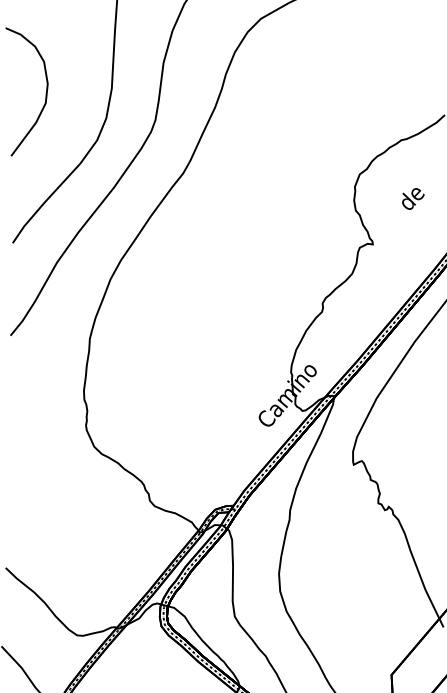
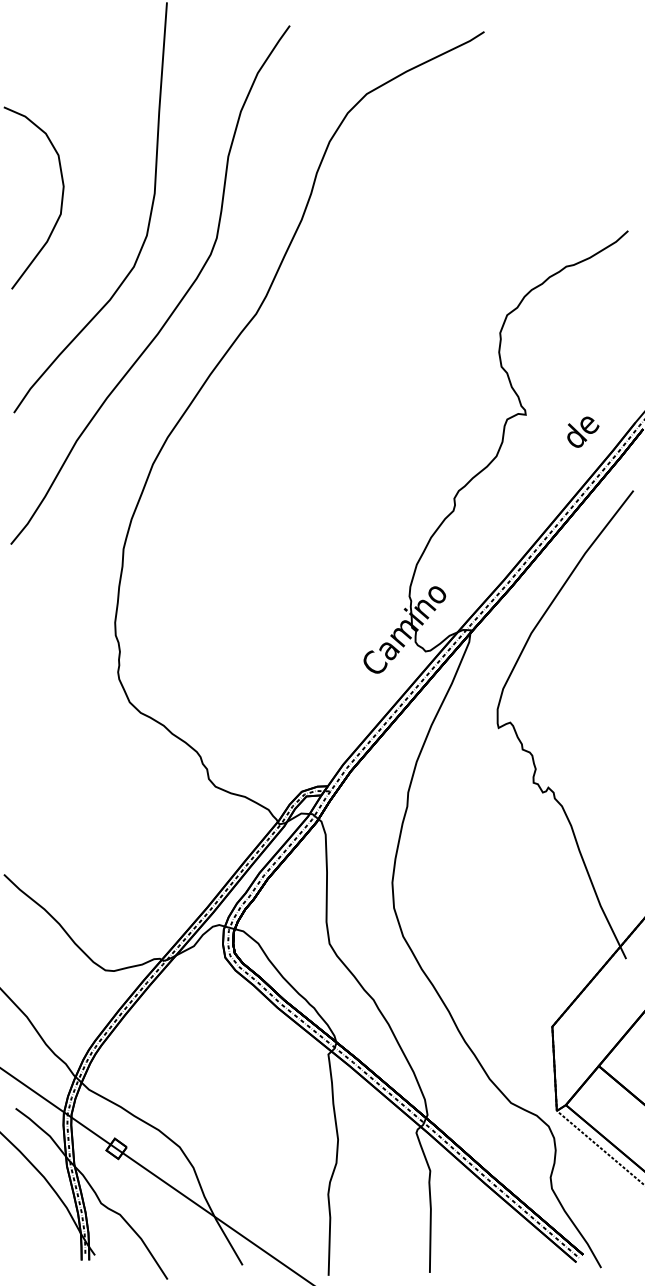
text: (413, 198) -> (583, 431), moved

